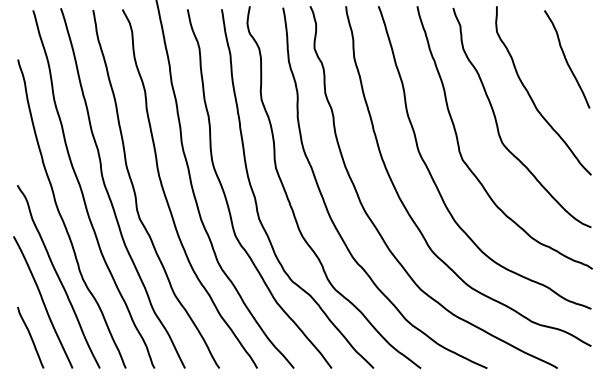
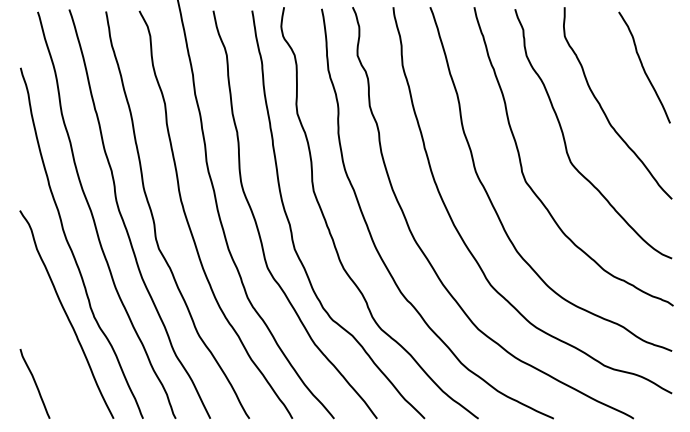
curve: (43, 302) -> (49, 343), removed

